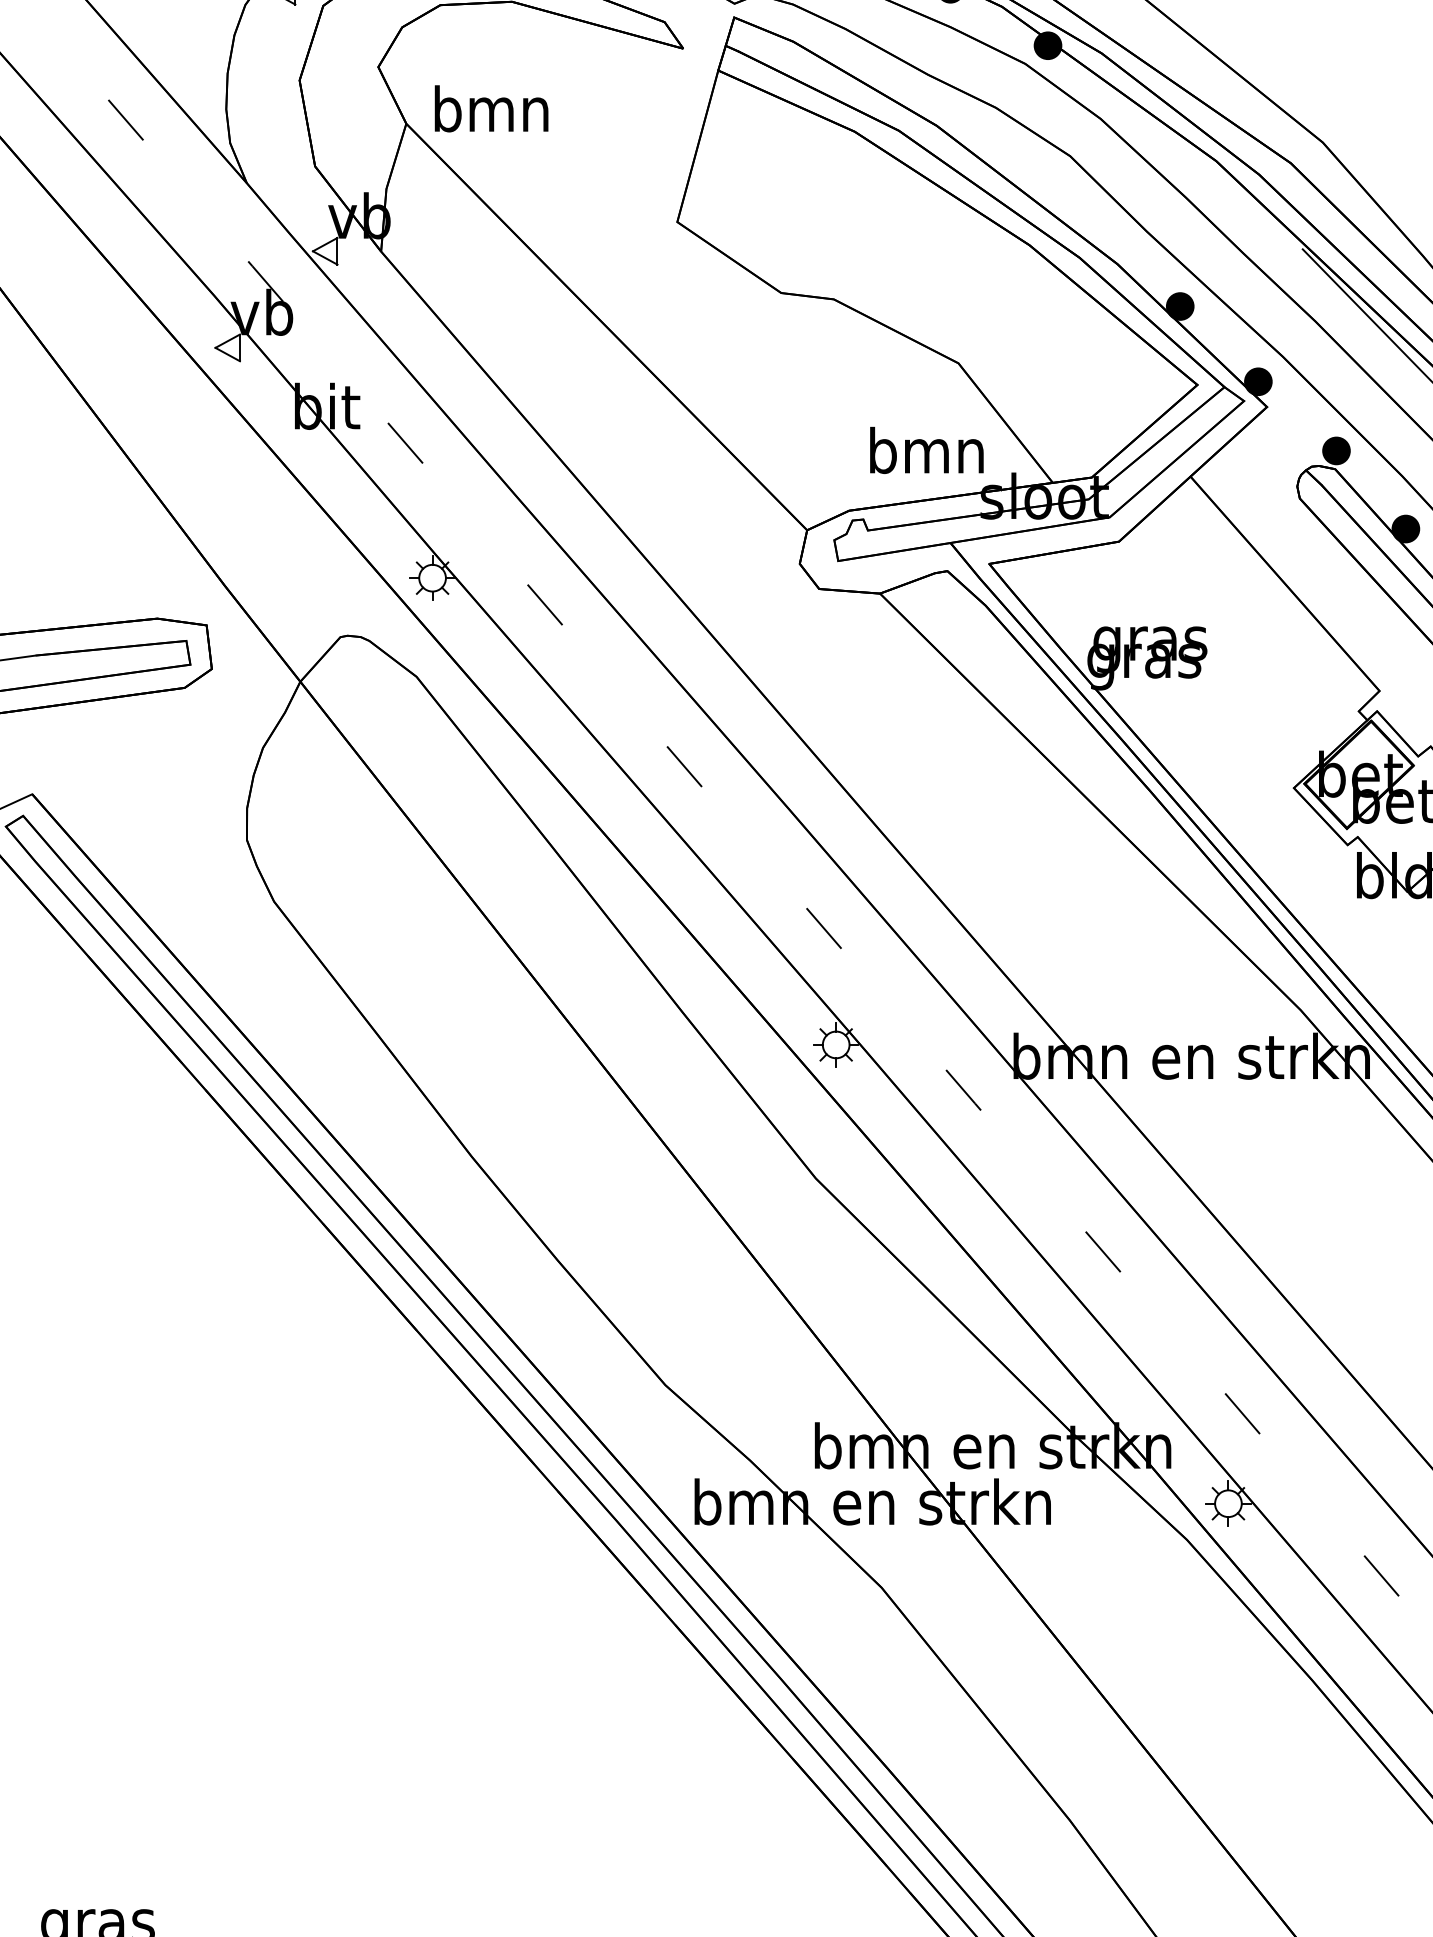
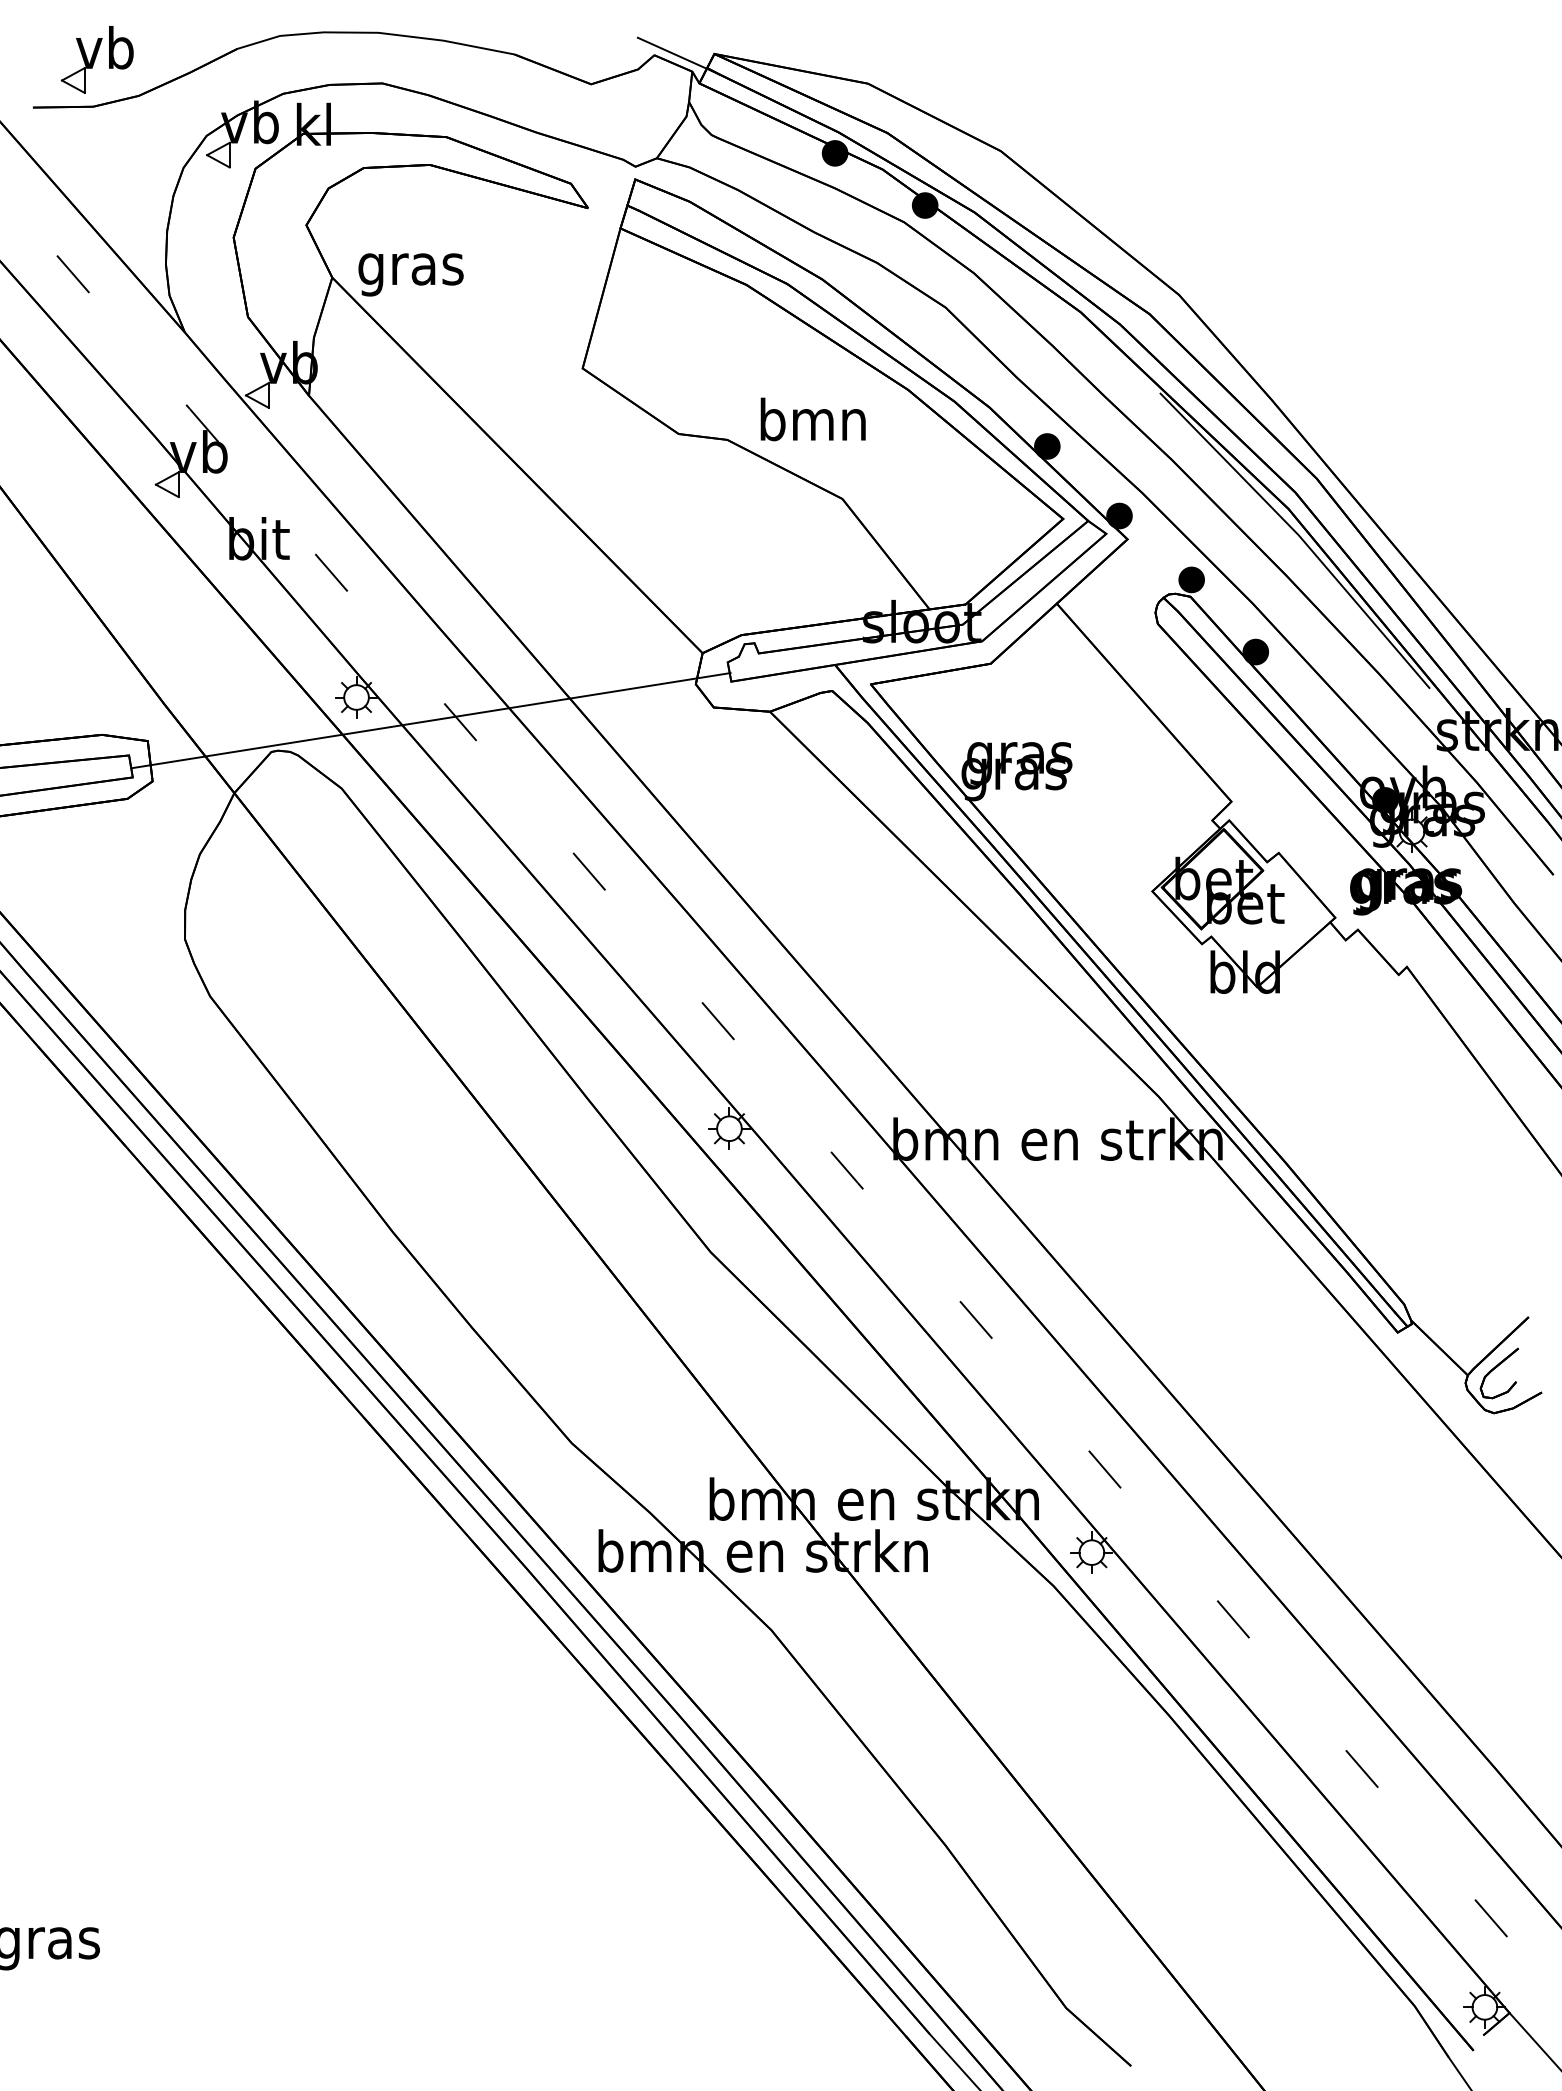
text: (490, 114) -> (410, 269), bmn -> gras
text: (926, 450) -> (812, 419), moved
line: (513, 603) -> (431, 720), added

